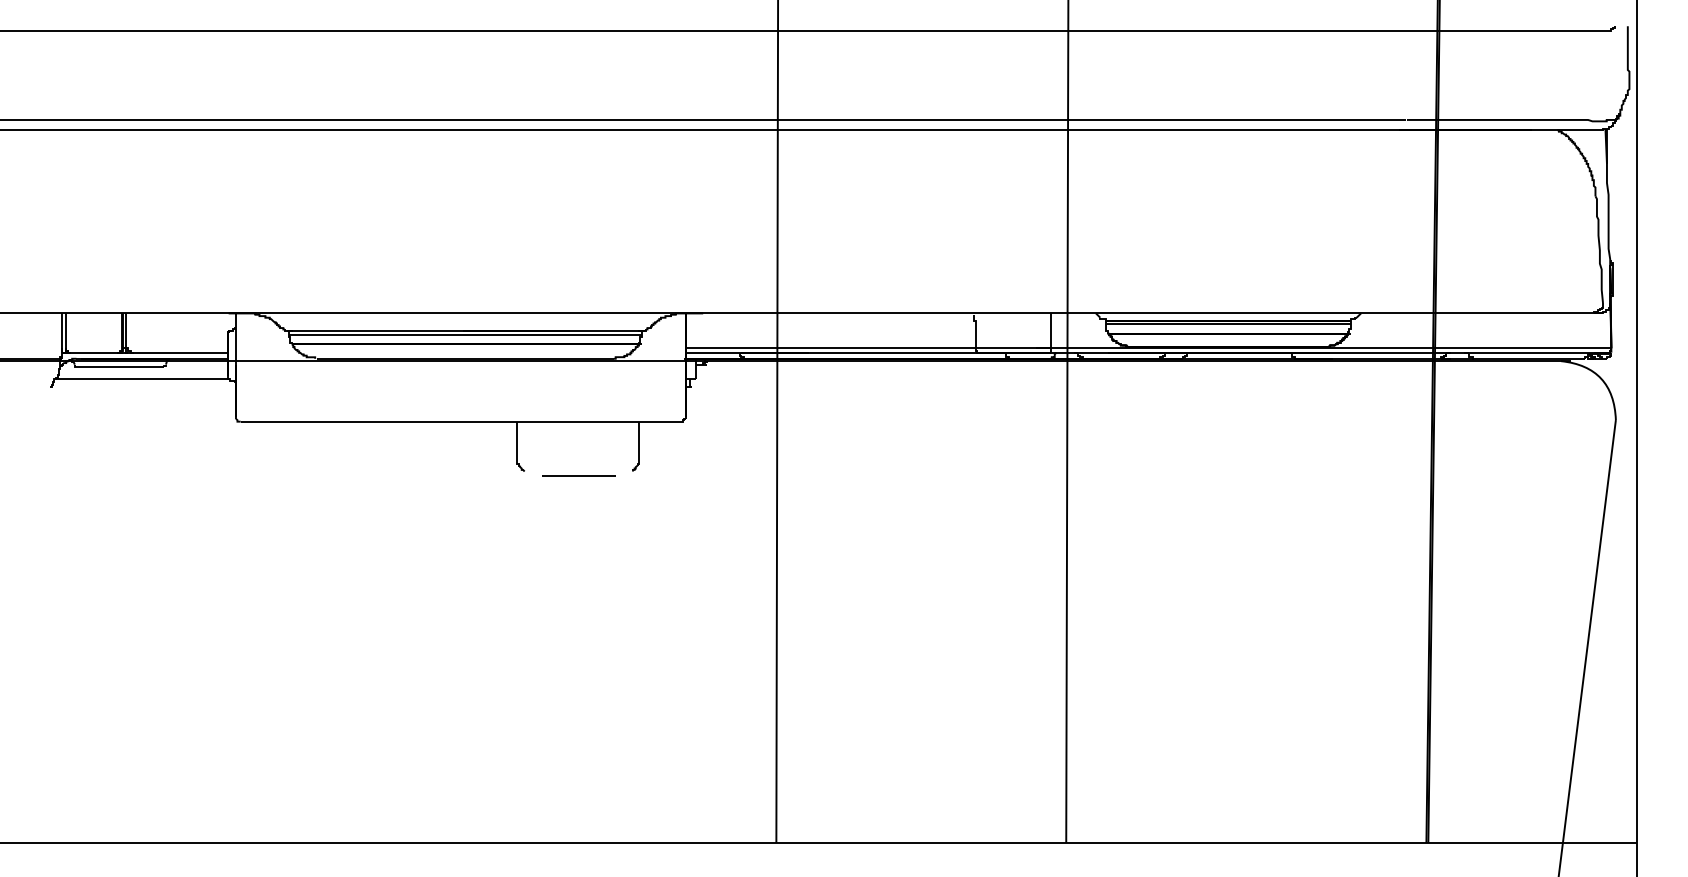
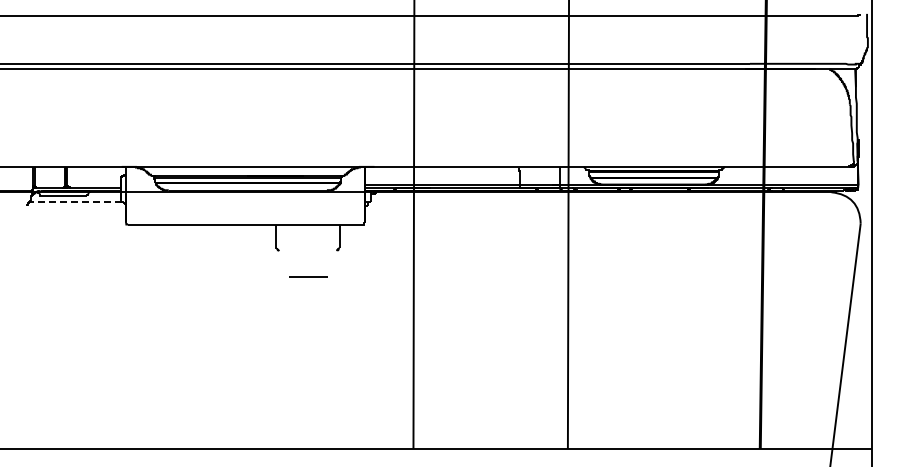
line: (141, 378) -> (75, 201), solid -> dashed
line: (579, 474) -> (308, 276), moved

